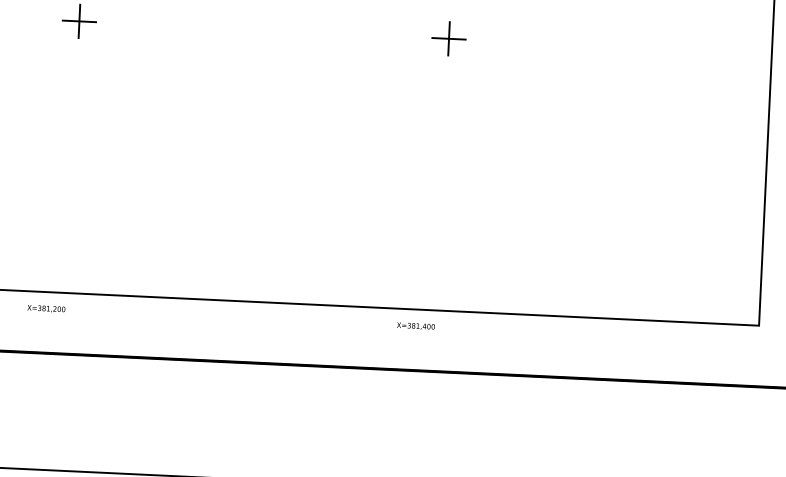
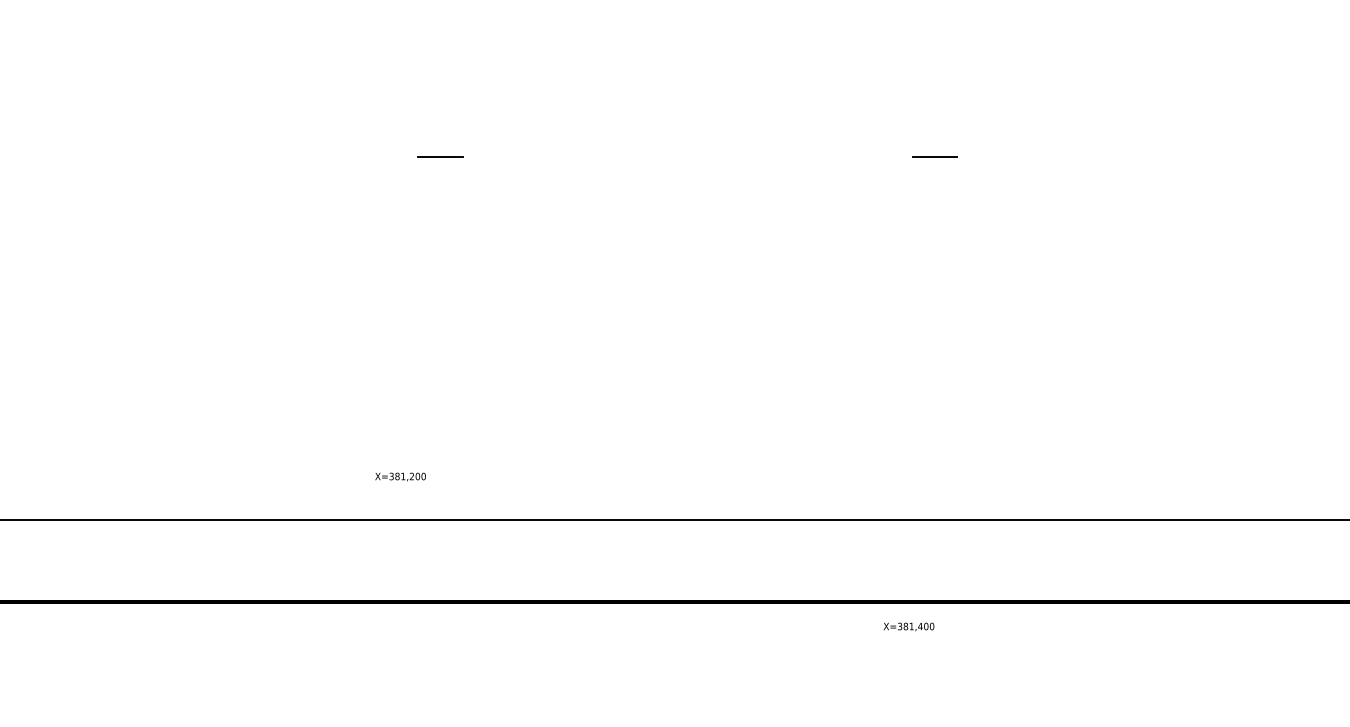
line: (79, 20) -> (440, 156), removed
line: (449, 38) -> (935, 156), removed
text: (46, 308) -> (400, 476), moved
text: (416, 326) -> (909, 626), moved

